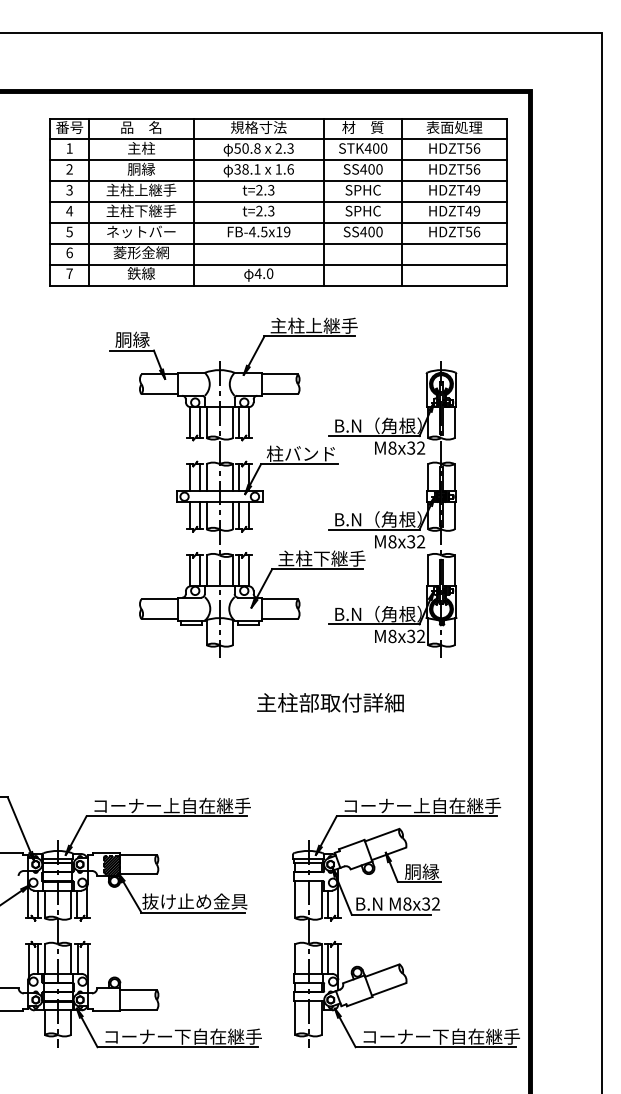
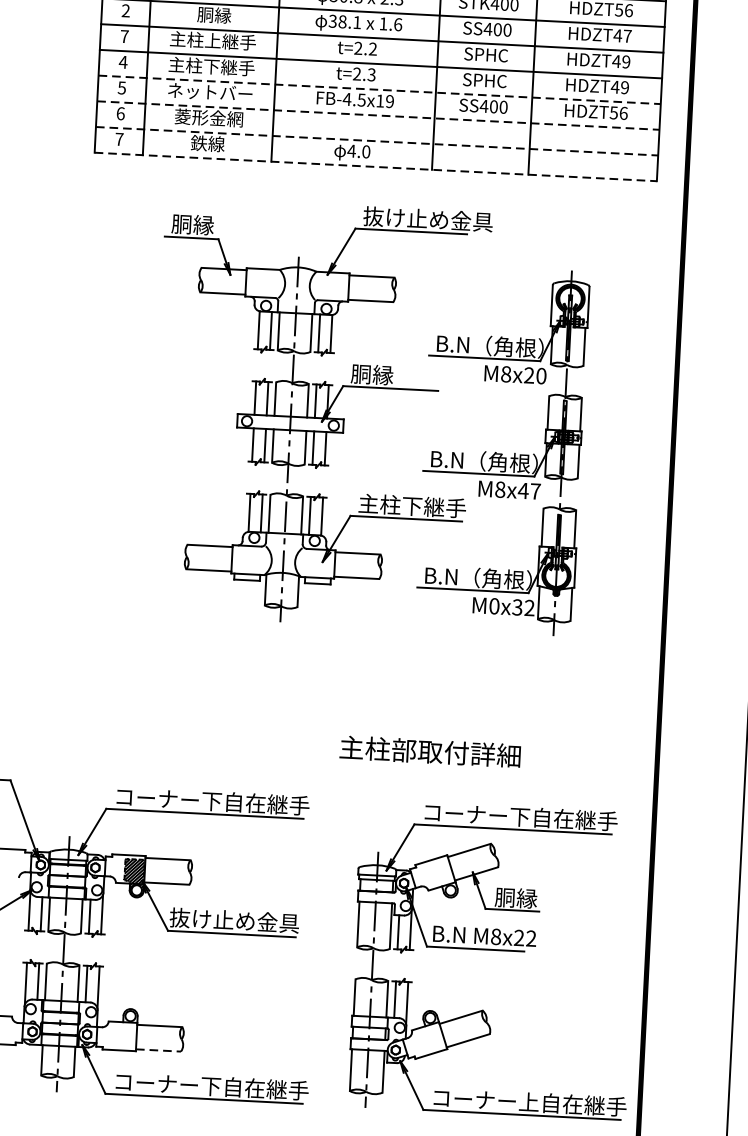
text: (472, 169) -> (622, 36), HDZT56 -> HDZT47
text: (69, 189) -> (124, 35), 3 -> 7
text: (271, 190) -> (373, 49), t=2.3 -> t=2.2
line: (278, 222) -> (379, 89), solid -> dashed
line: (278, 243) -> (378, 115), solid -> dashed
line: (278, 264) -> (377, 141), solid -> dashed
line: (278, 285) -> (375, 166), solid -> dashed
text: (322, 325) -> (427, 218), 主柱上継手 -> 抜け止め金具
text: (416, 447) -> (535, 375), M8x32 -> M8x20
text: (300, 453) -> (392, 375), 柱バンド -> 胴縁
text: (415, 541) -> (528, 490), M8x32 -> M8x47
text: (392, 636) -> (494, 606), M8x32 -> M0x32
text: (330, 702) -> (430, 751), moved
text: (171, 805) -> (211, 800), コーナー上自在継手 -> コーナー下自在継手
text: (421, 805) -> (519, 816), コーナー上自在継手 -> コーナー下自在継手
text: (426, 904) -> (519, 938), M8x32 -> M8x22
line: (139, 1009) -> (159, 1050), solid -> dashed
text: (440, 1036) -> (528, 1102), コーナー下自在継手 -> コーナー上自在継手

